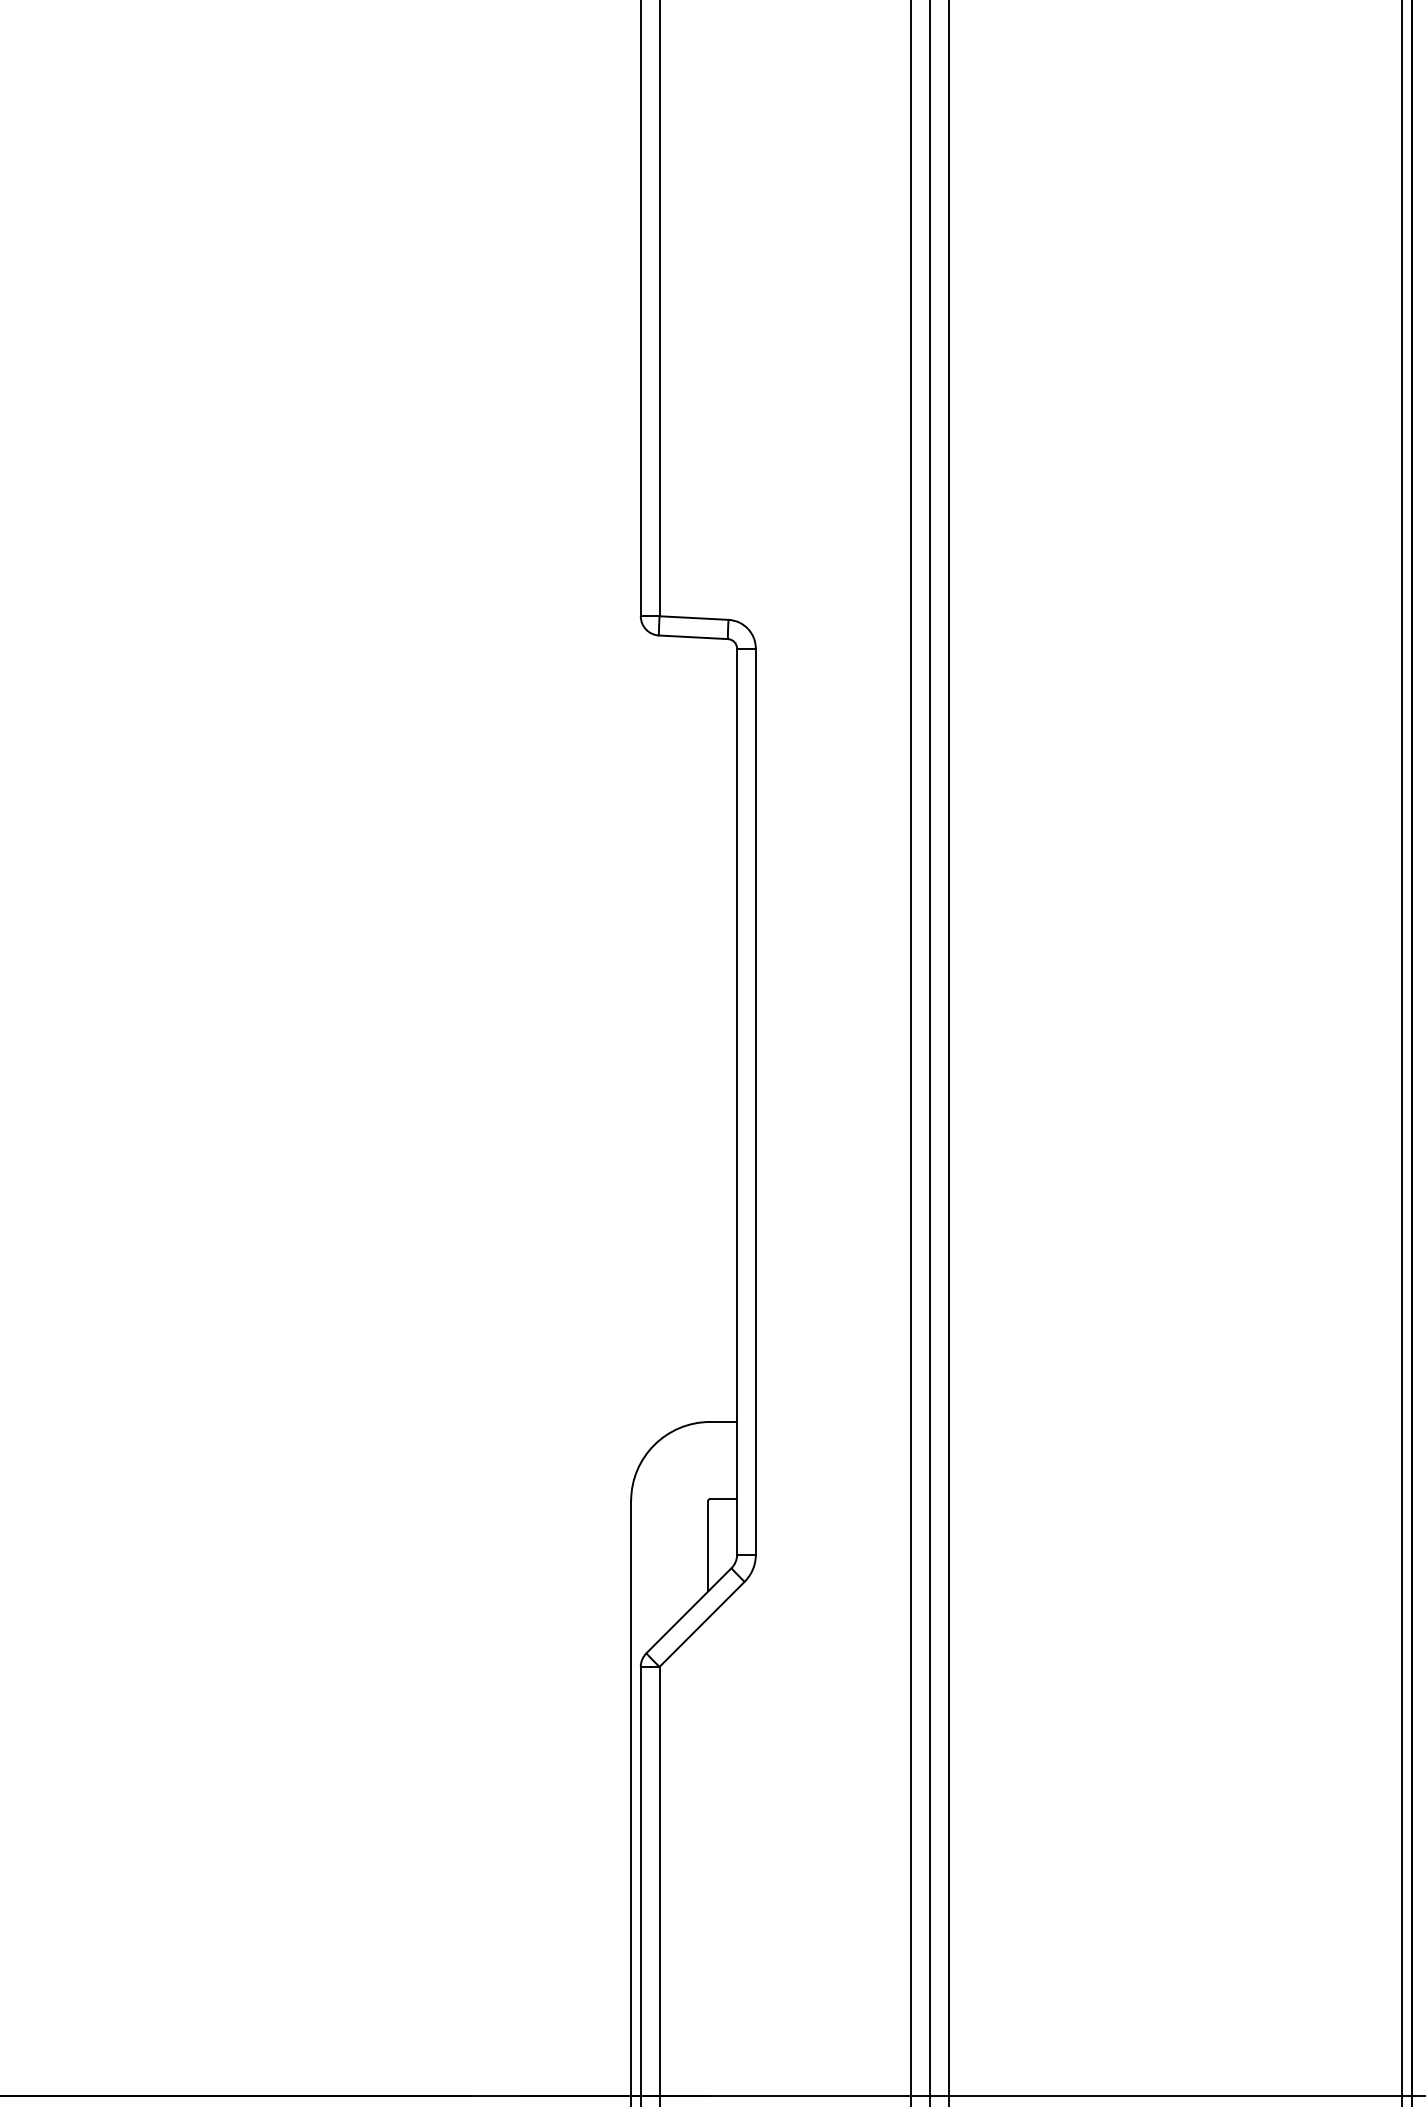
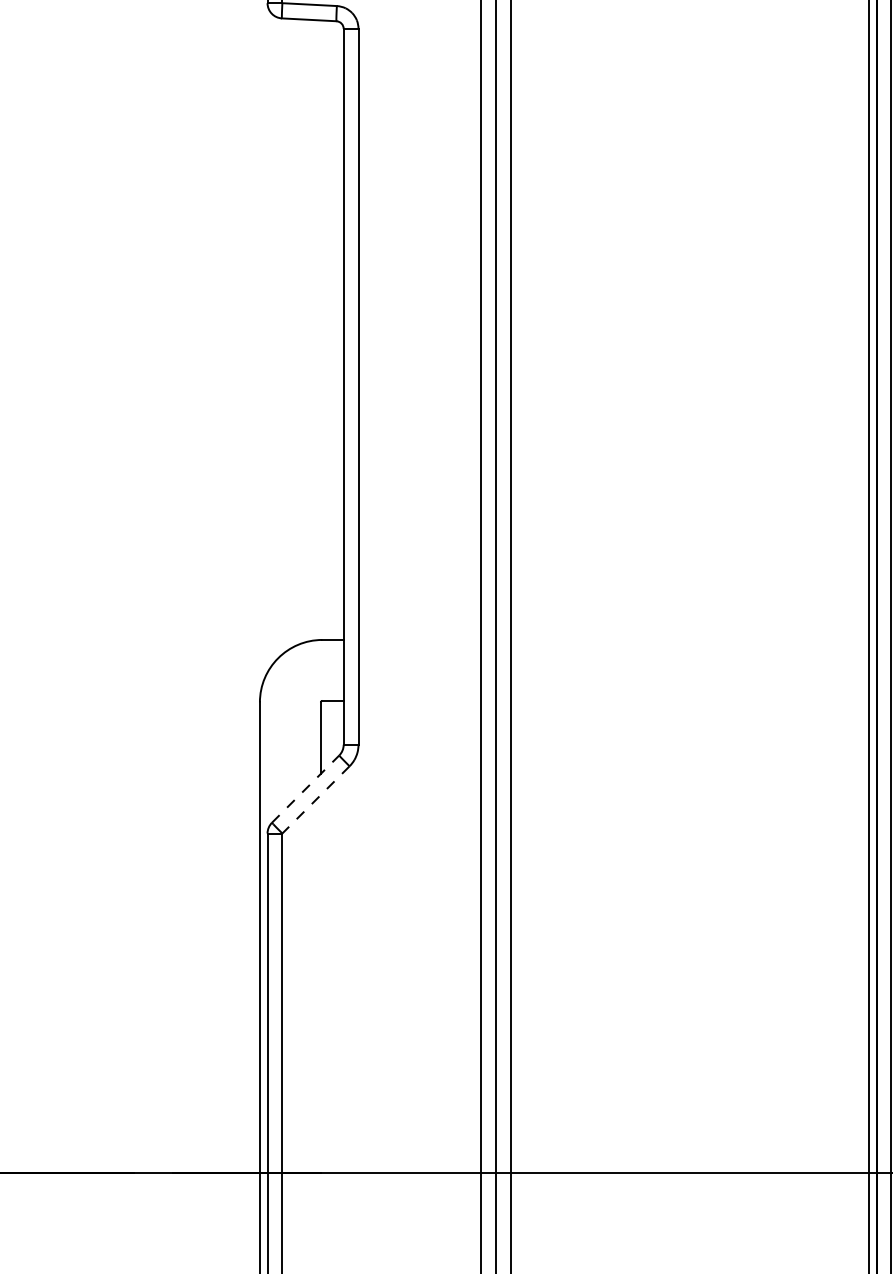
line: (689, 1610) -> (306, 788), solid -> dashed
line: (701, 1624) -> (315, 800), solid -> dashed

